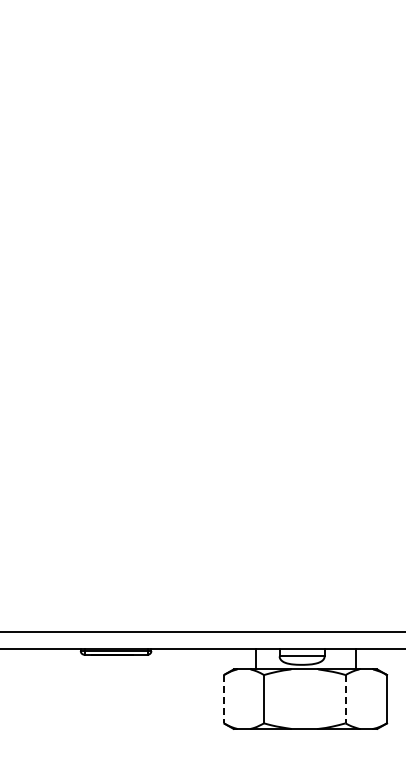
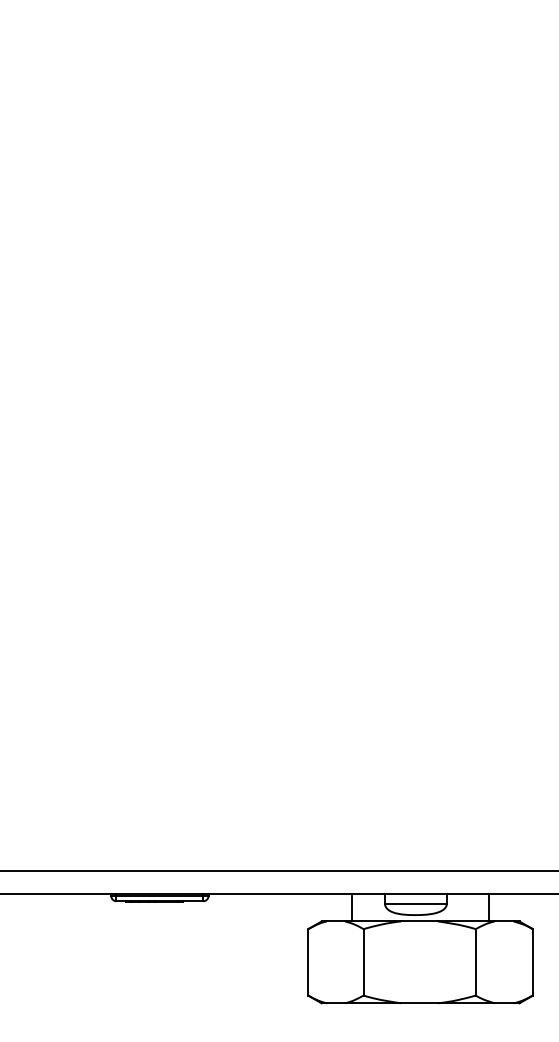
line: (223, 699) -> (307, 962), dashed -> solid
line: (345, 699) -> (475, 962), dashed -> solid

